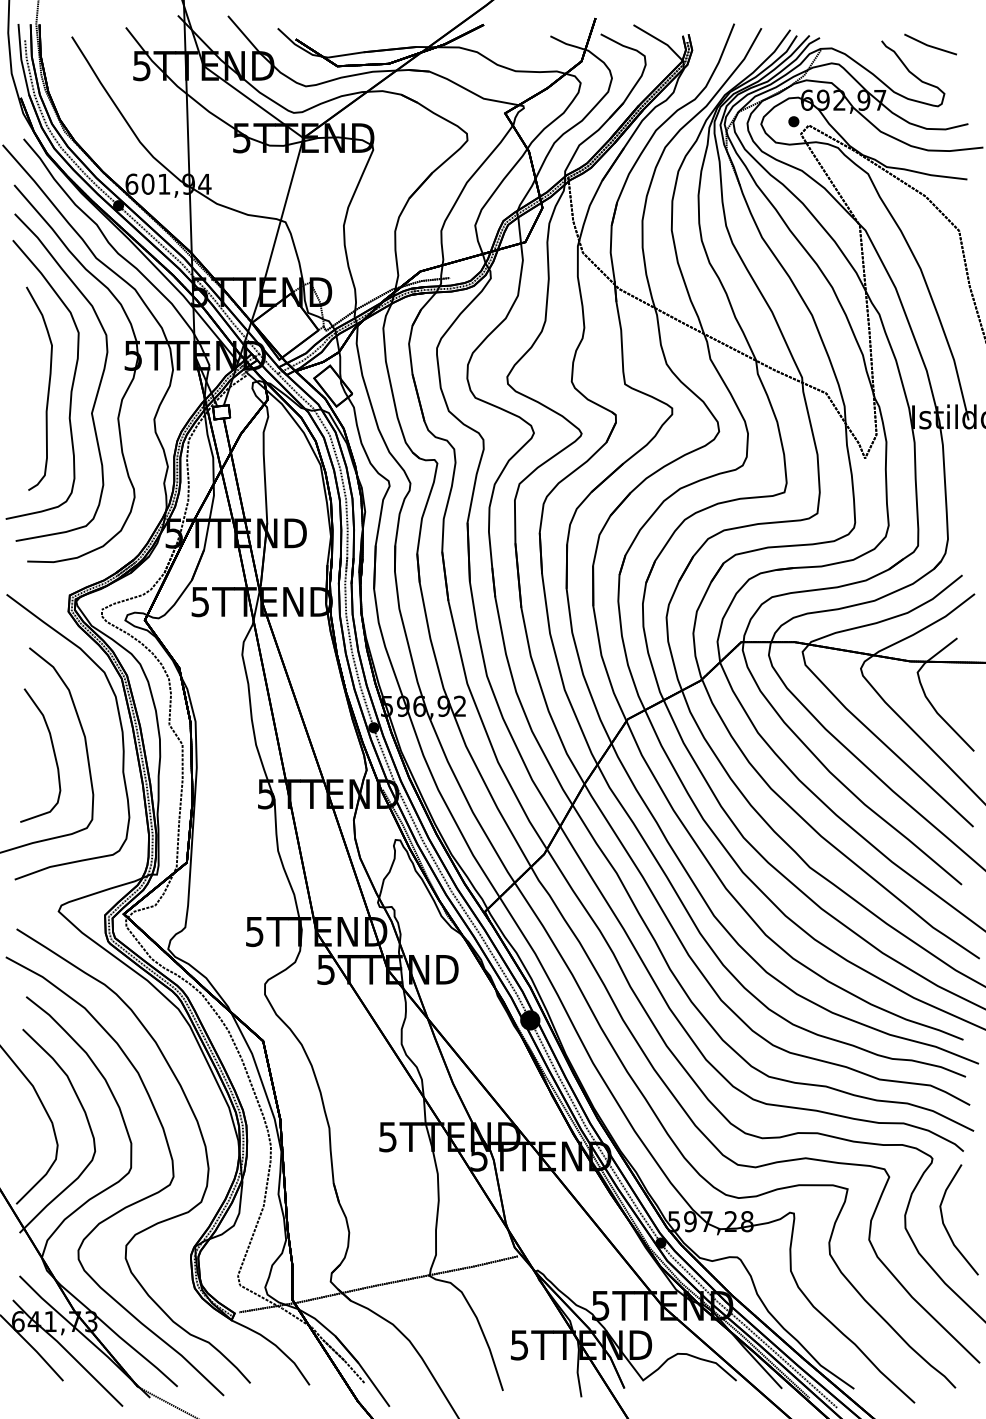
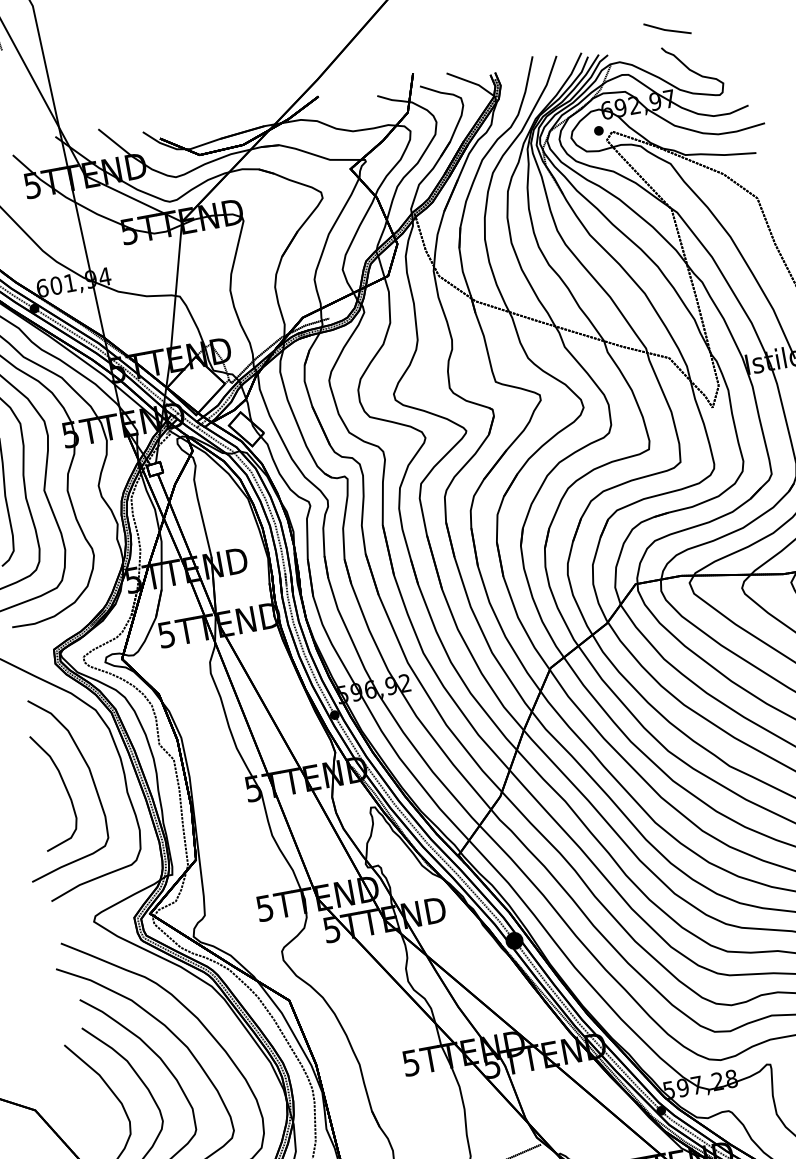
line: (930, 45) -> (667, 29), moved

